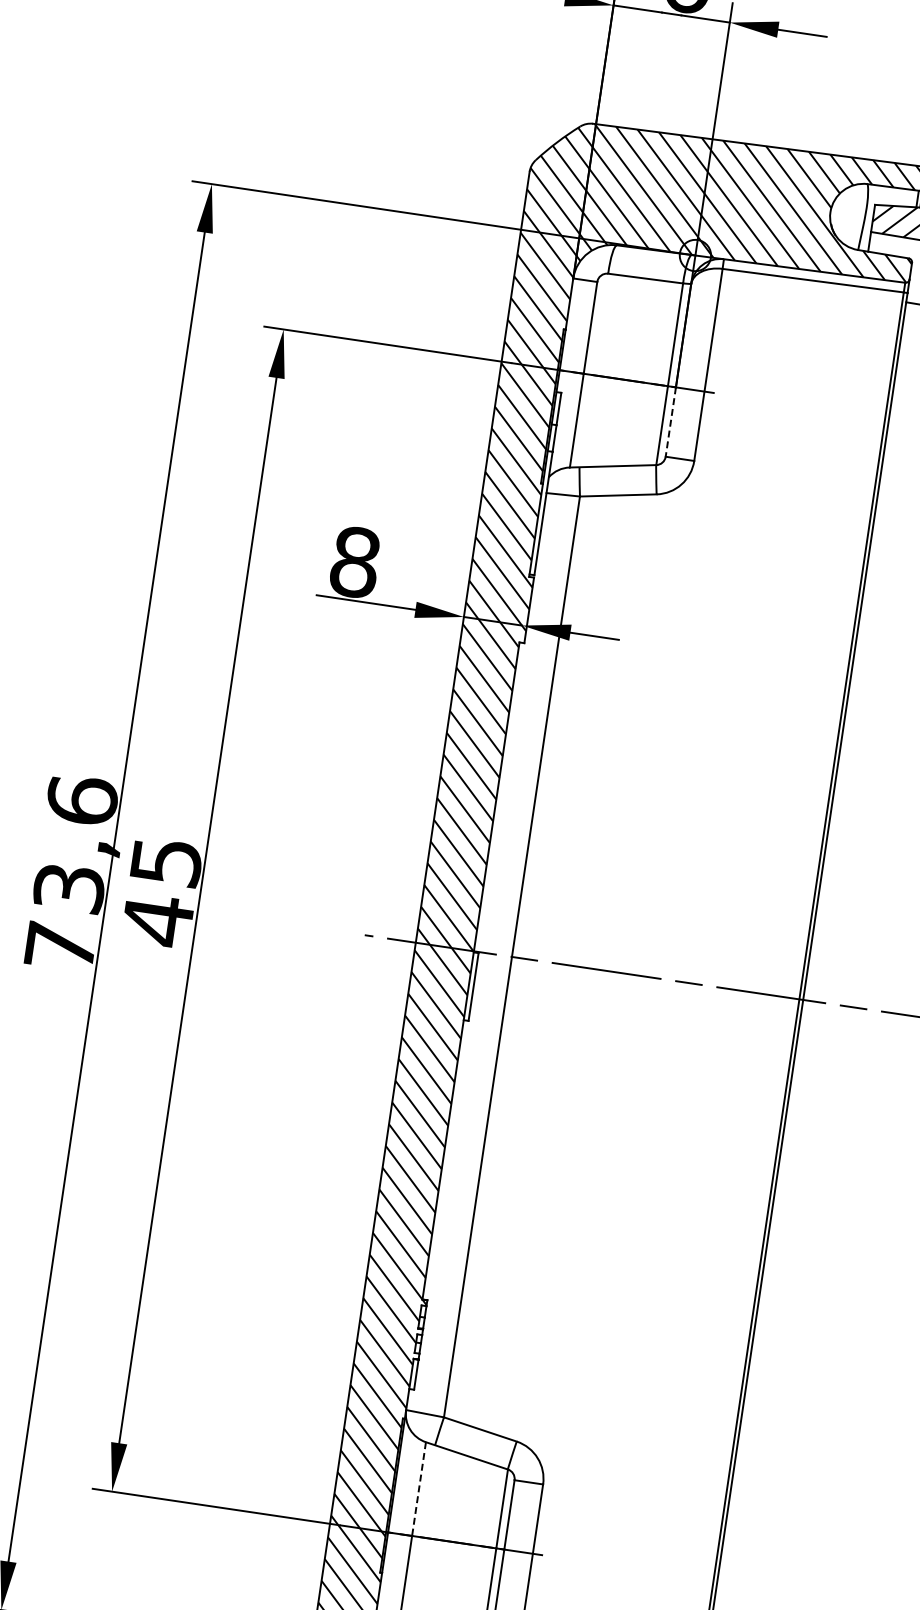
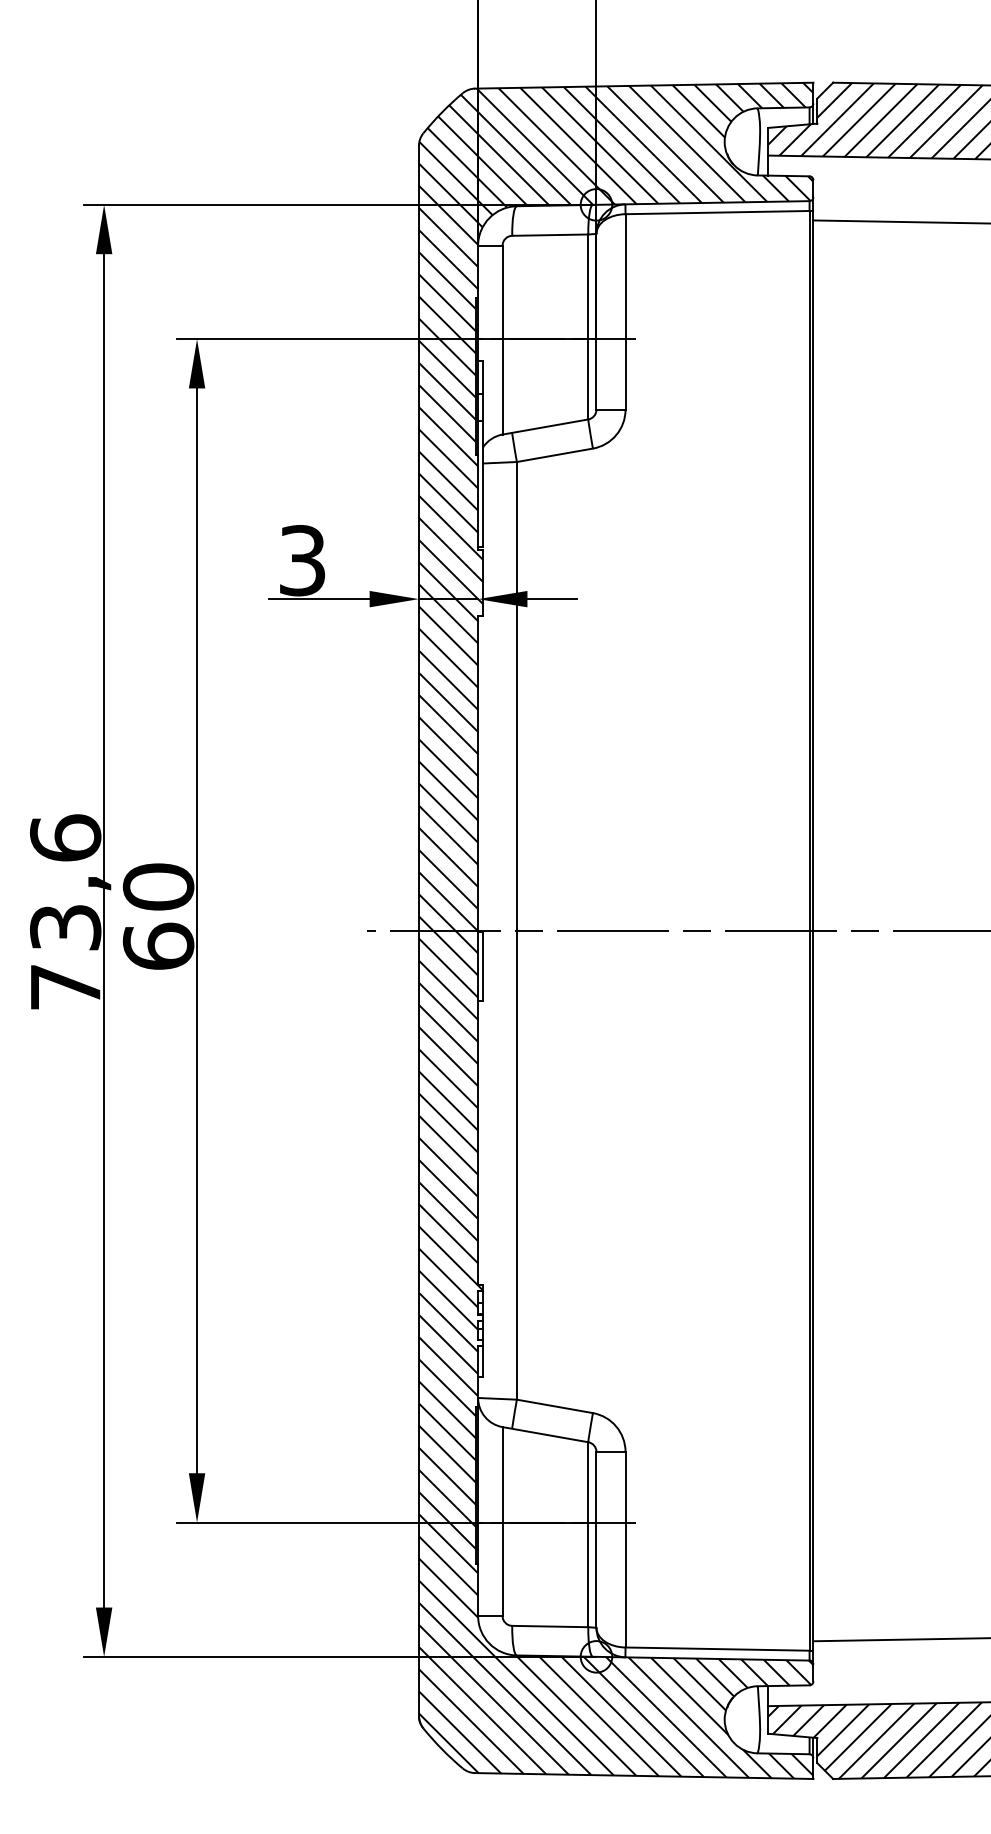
line: (670, 422) -> (596, 374), dashed -> solid
text: (355, 562) -> (302, 560), 8 -> 3
text: (161, 891) -> (158, 917), 45 -> 60
line: (419, 1488) -> (502, 1474), dashed -> solid

